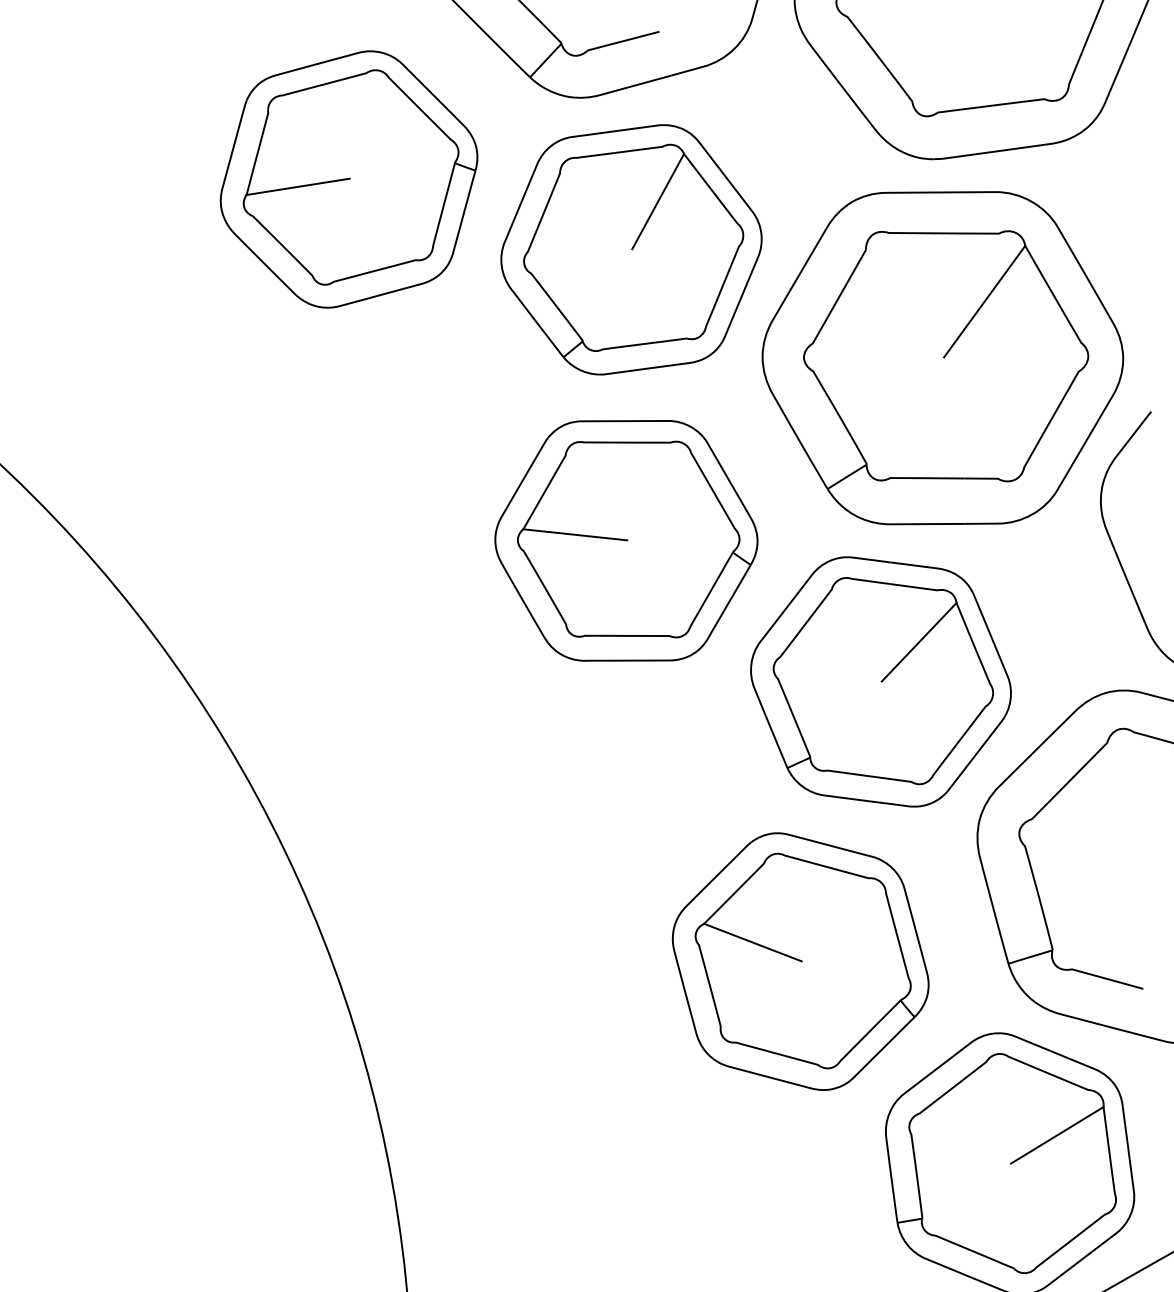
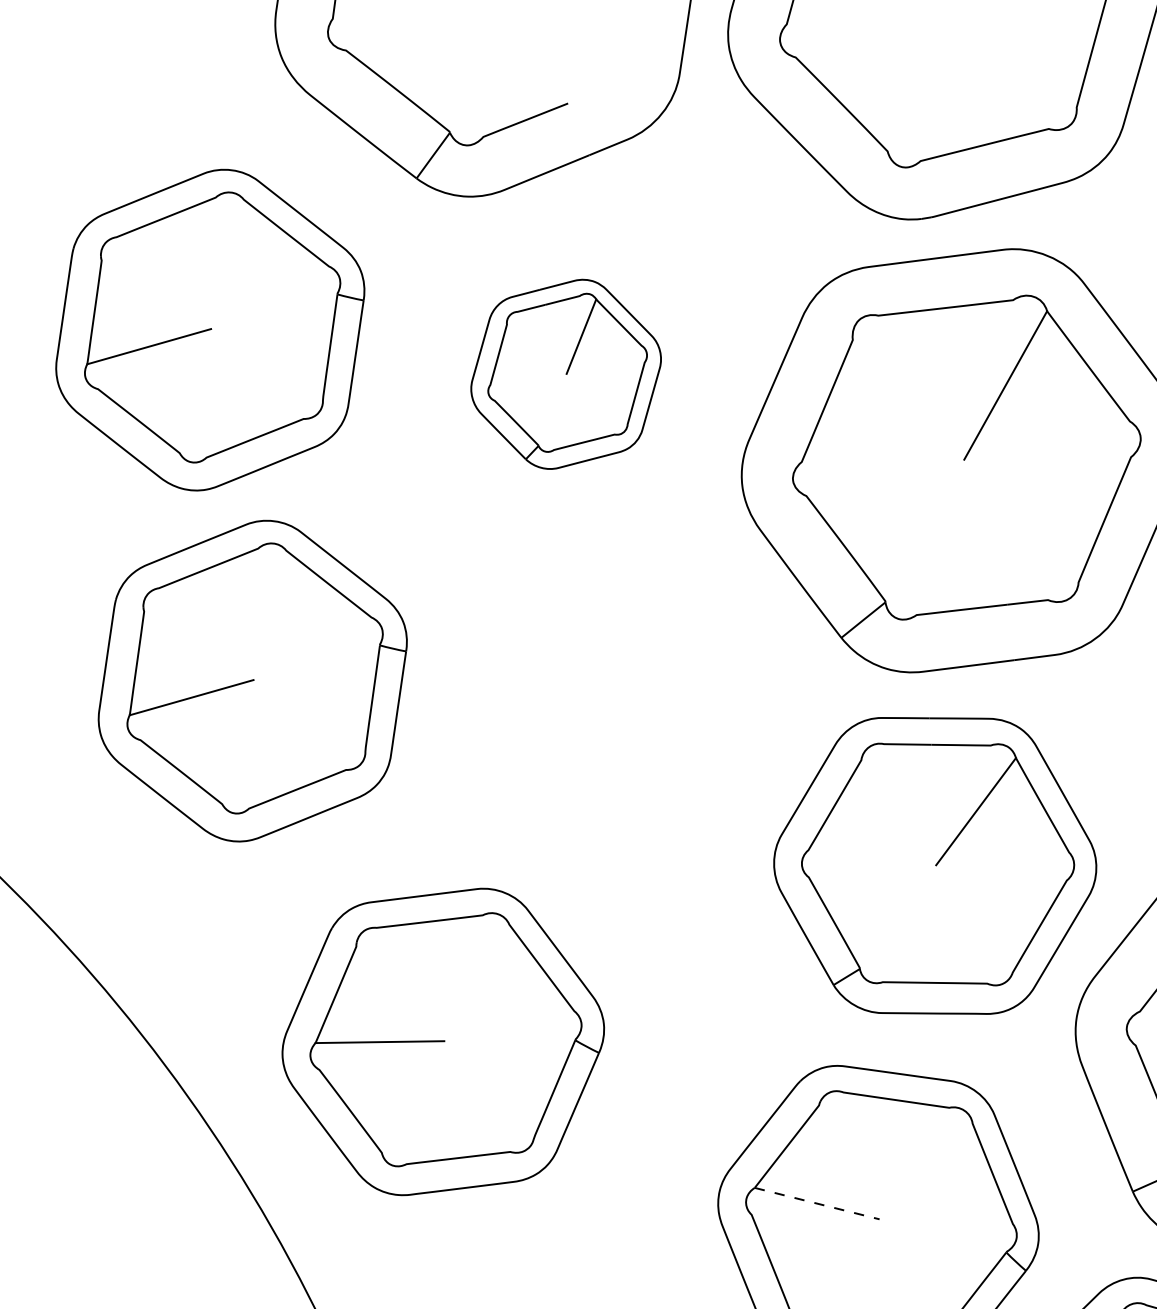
part: (631, 249) -> (566, 373), size x0.6
part: (348, 466) -> (252, 681), added
part: (626, 540) -> (443, 1041), moved
line: (753, 942) -> (817, 1203), solid -> dashed

